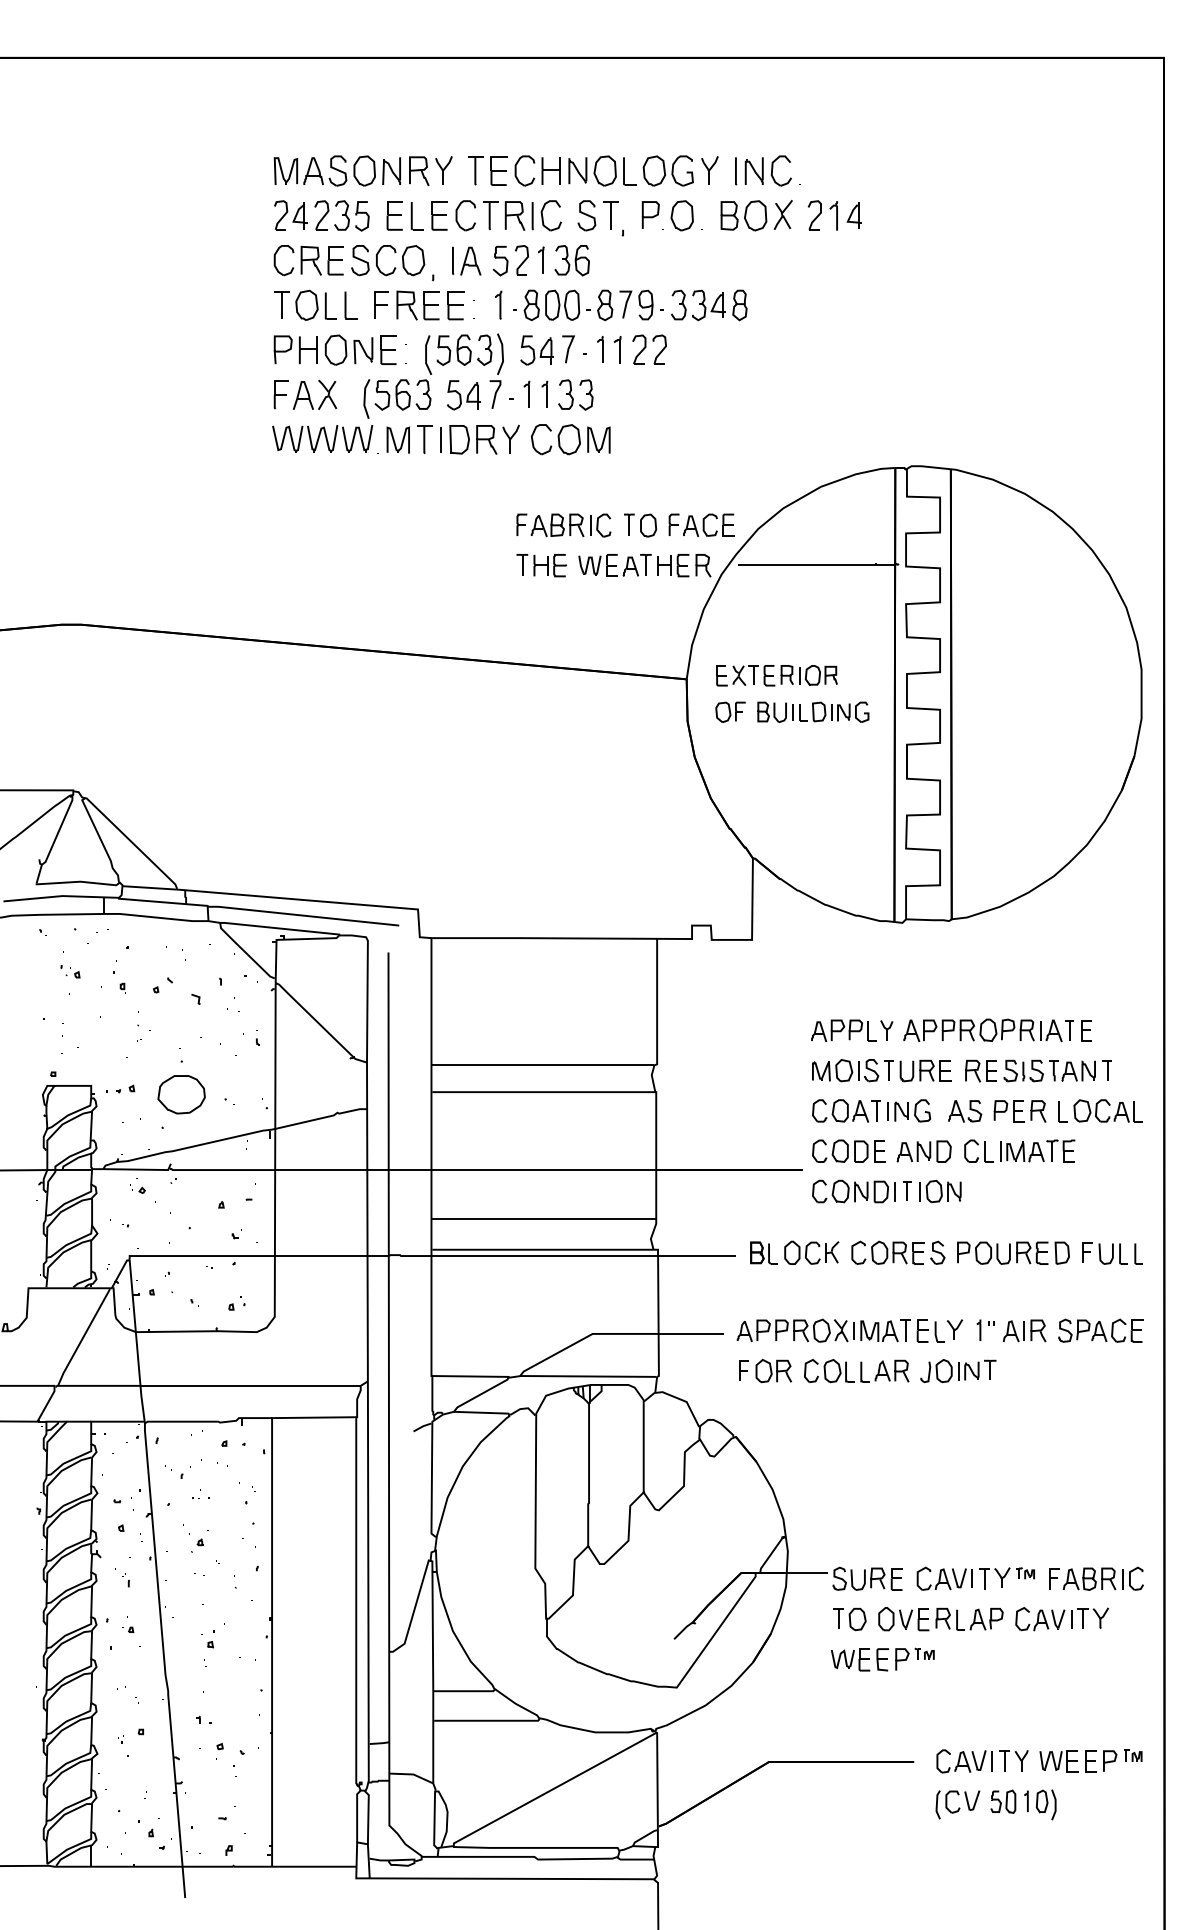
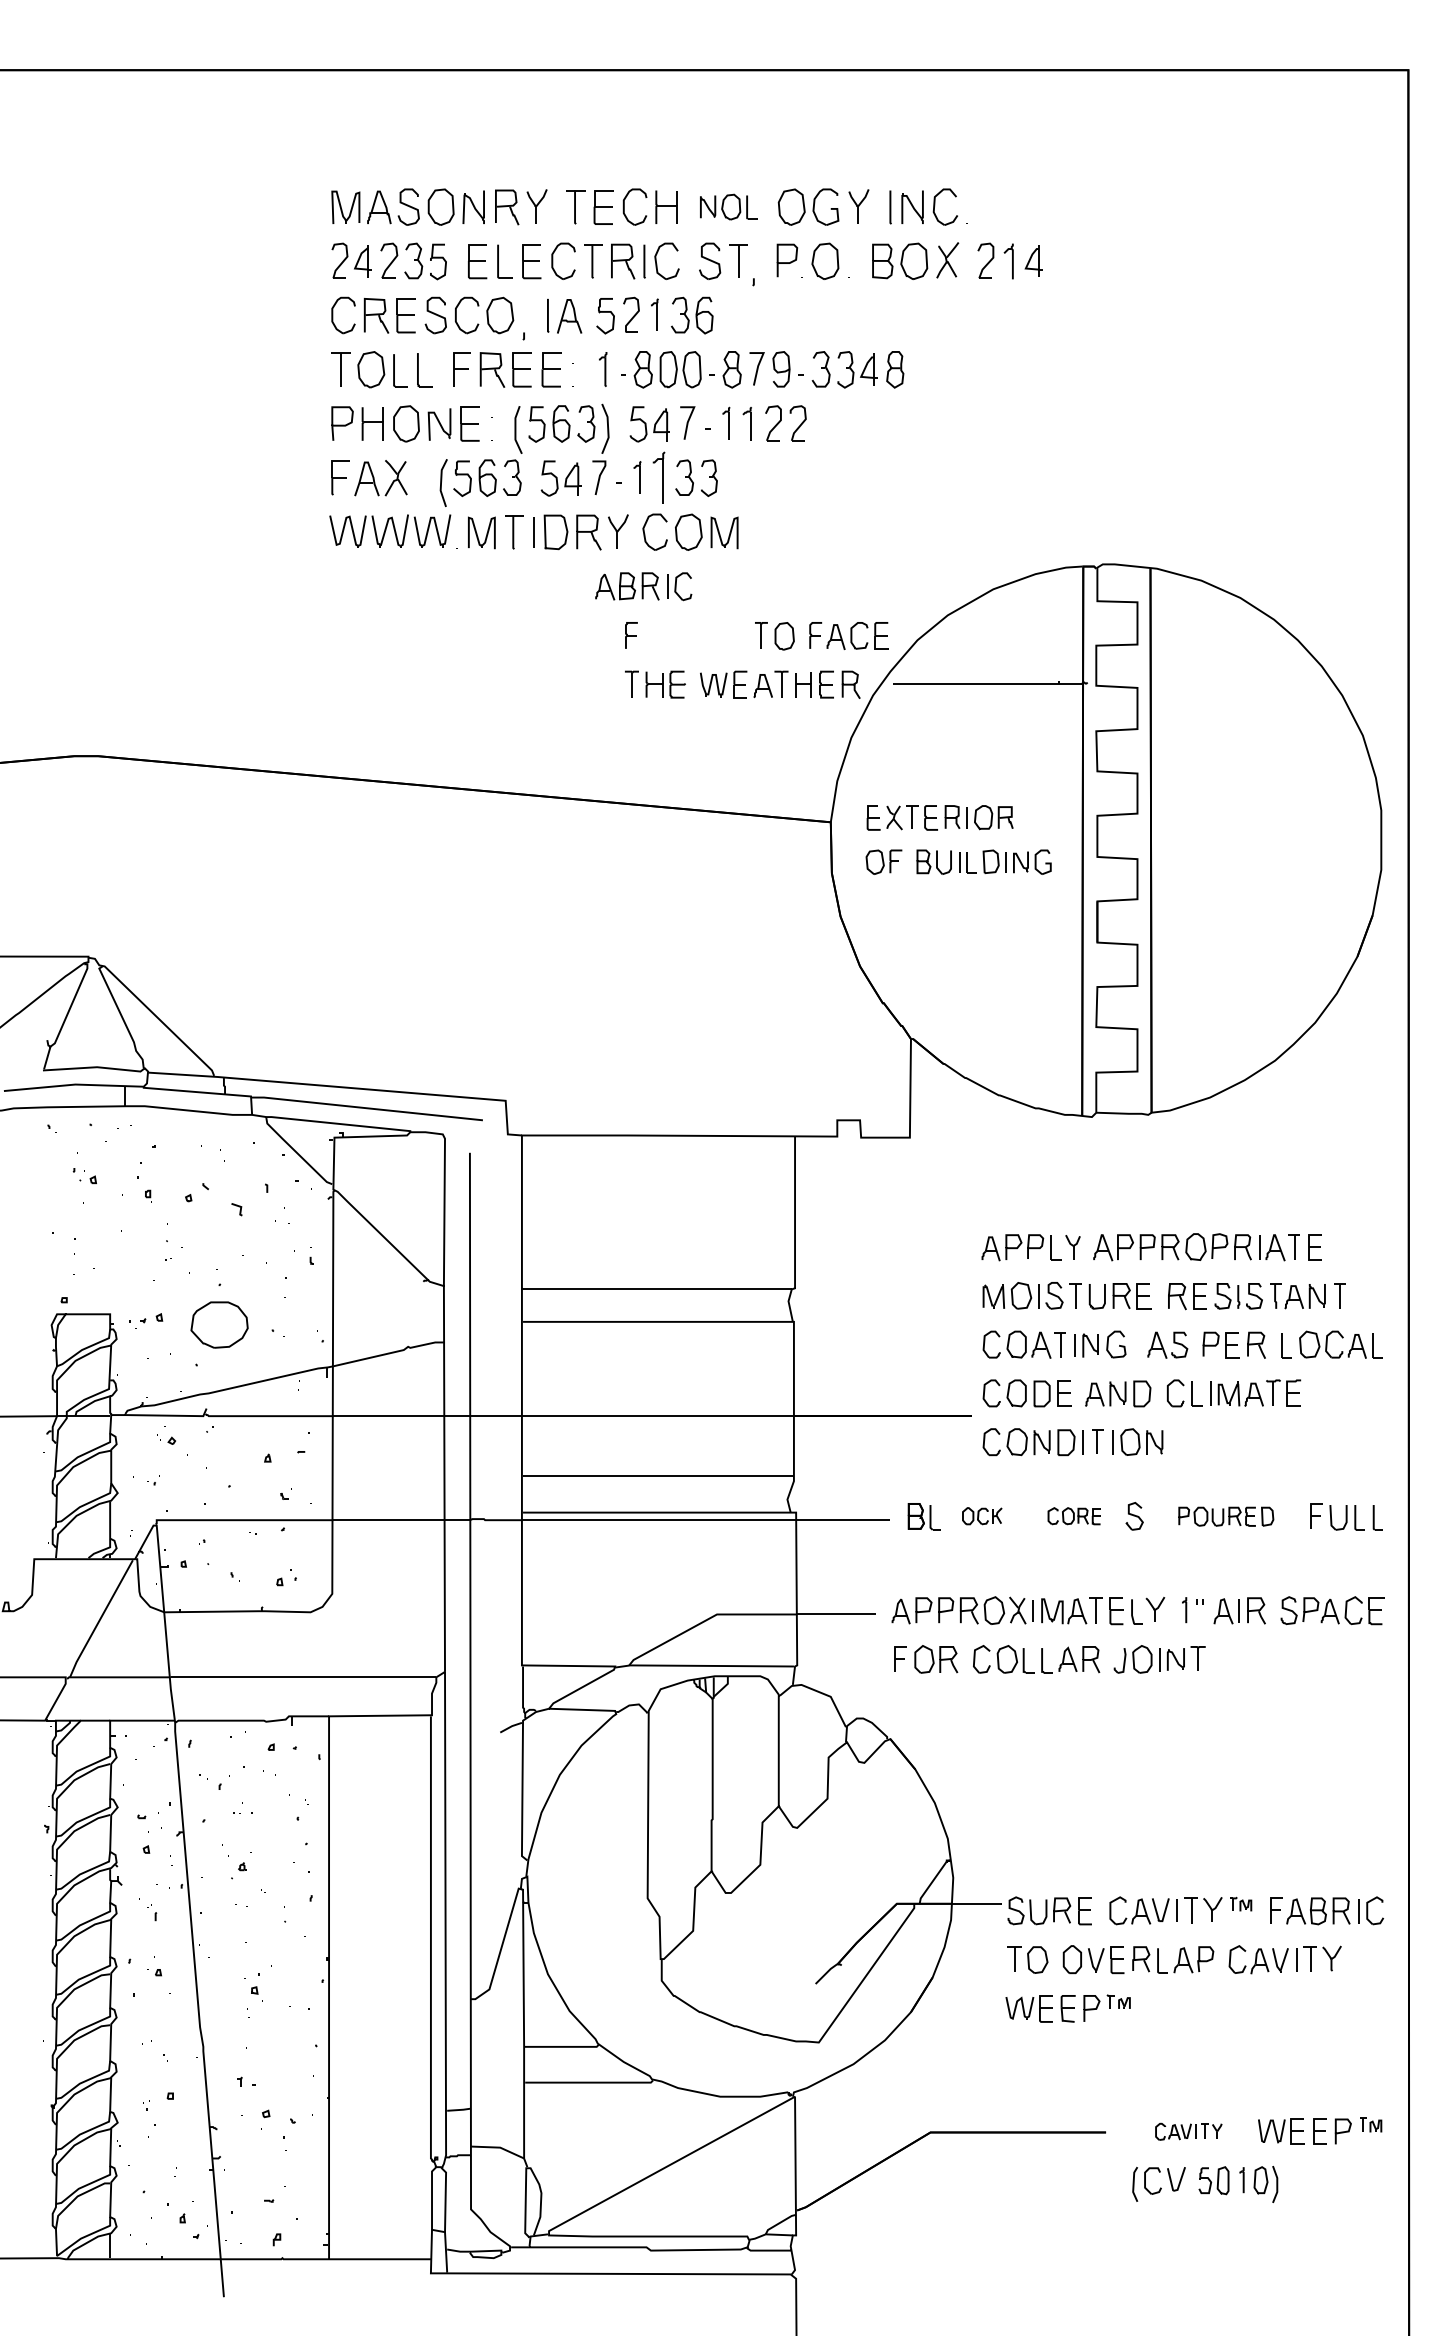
part: (602, 170) -> (728, 206), size x0.7
part: (544, 393) -> (658, 476), size x1.6
part: (570, 525) -> (642, 586), moved
part: (811, 1252) -> (981, 1515), size x0.6
part: (887, 1252) -> (1073, 1515), size x0.6
part: (1013, 1252) -> (1226, 1515), size x0.7
part: (982, 1761) -> (1188, 2131), size x0.6

